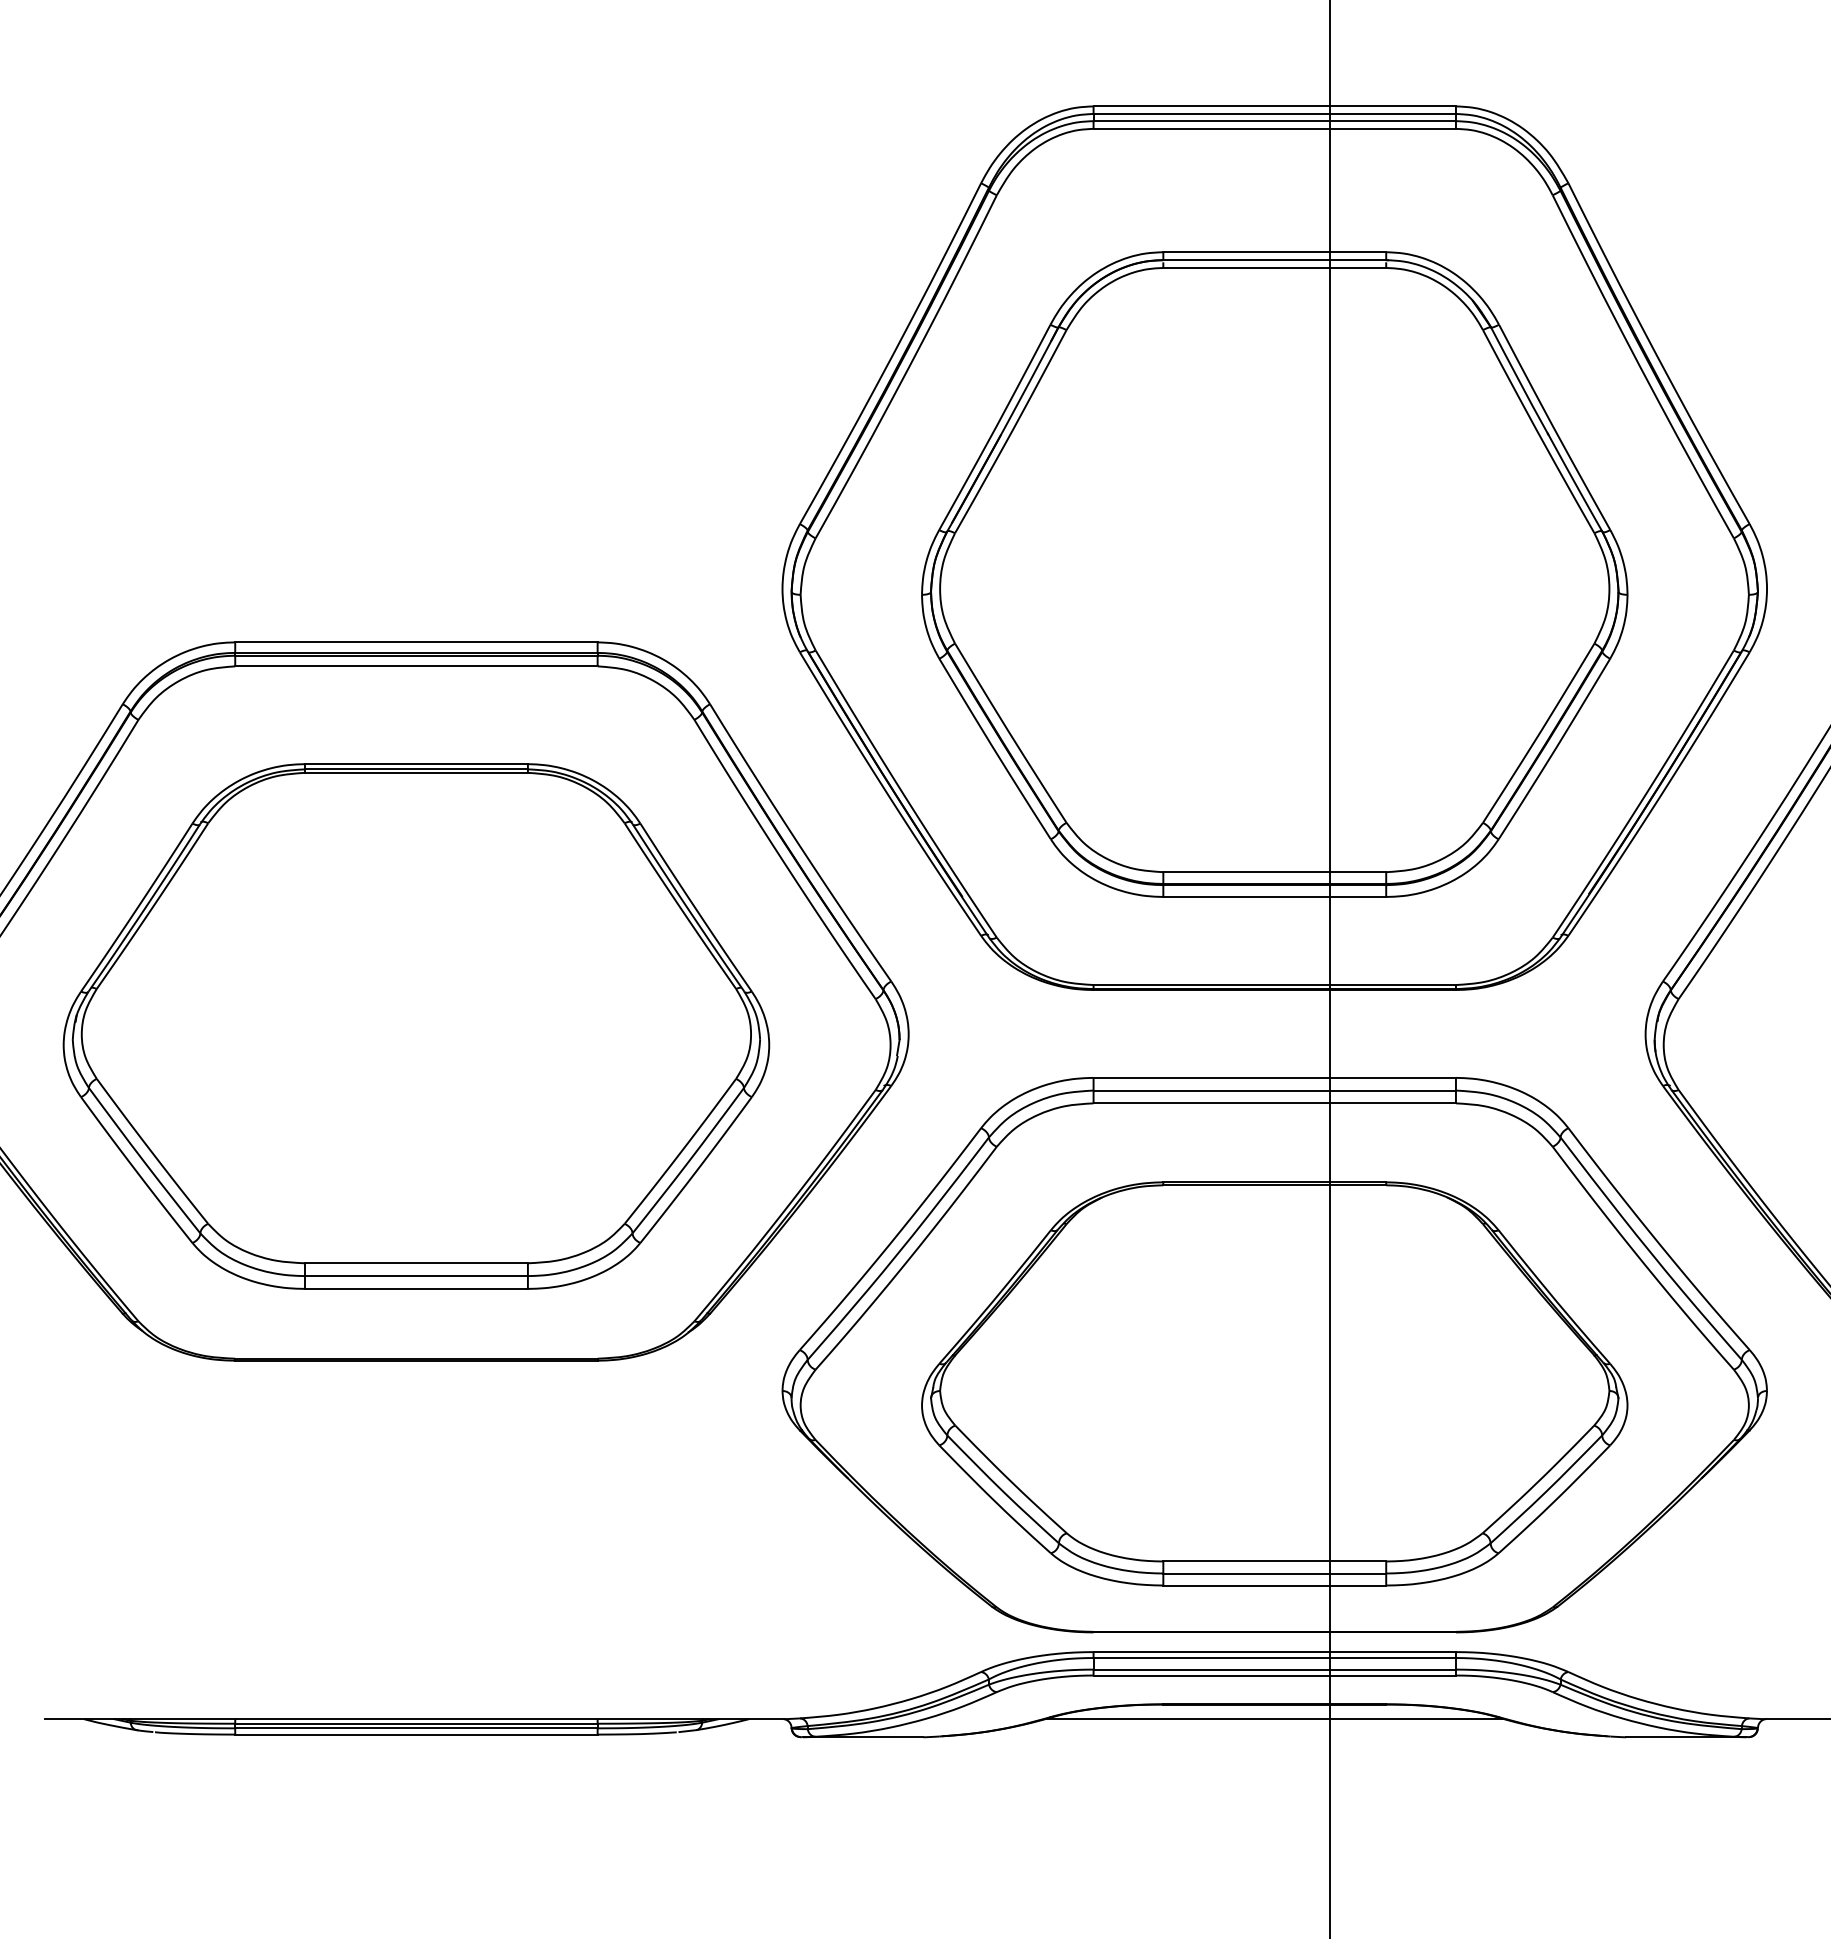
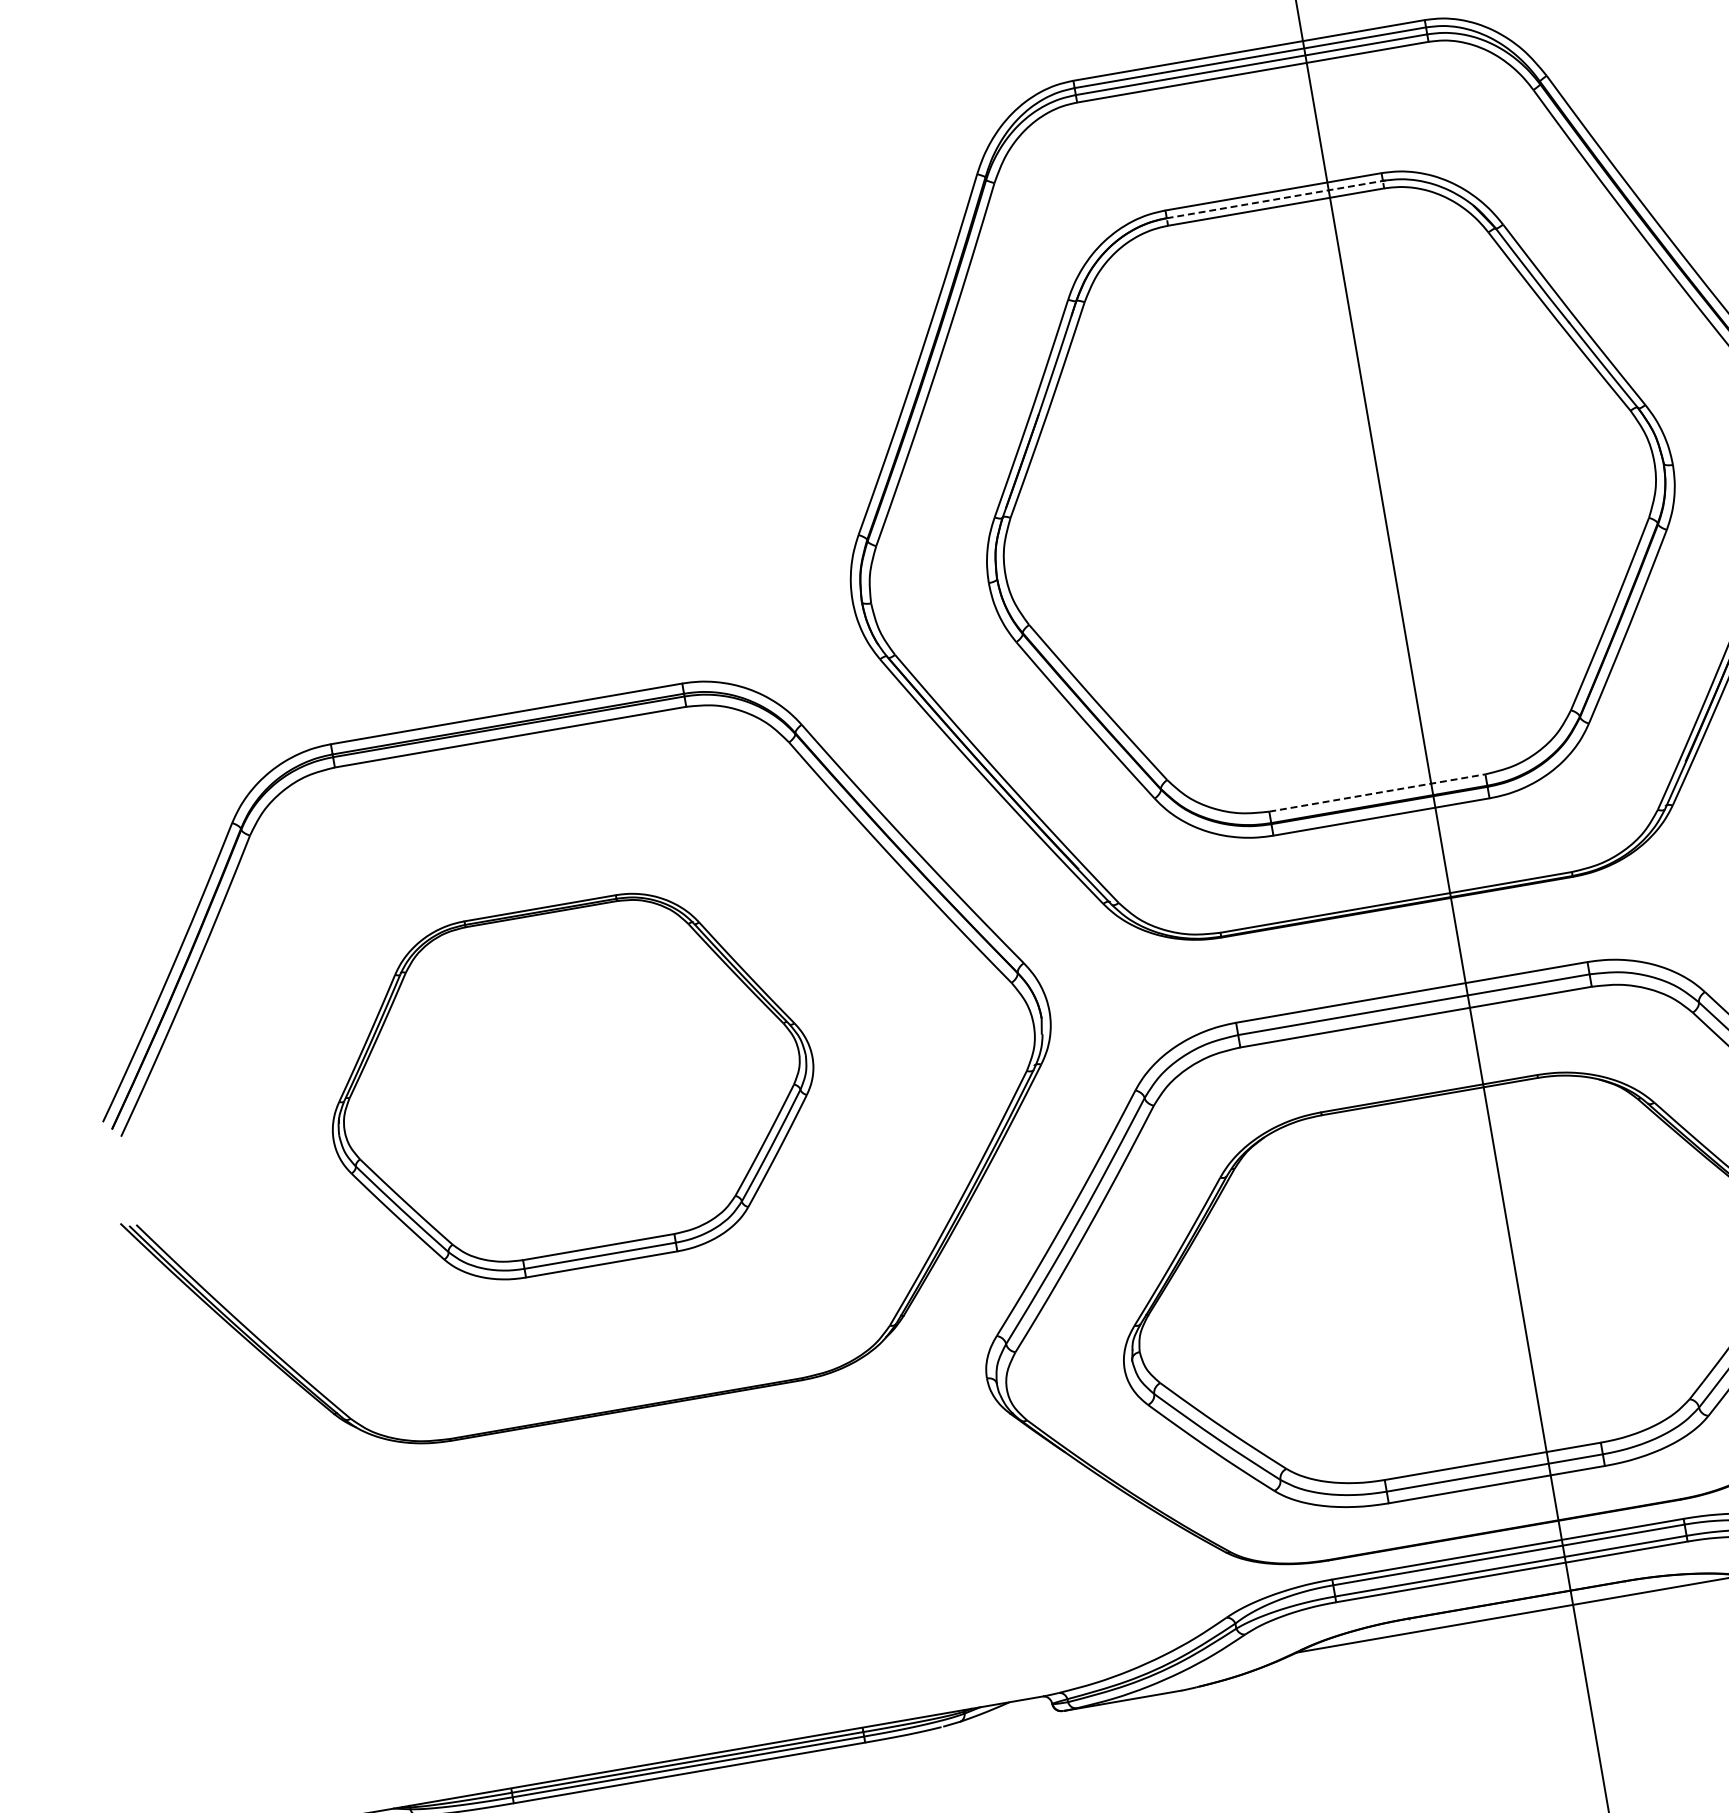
line: (1274, 260) -> (1274, 199), solid -> dashed
line: (1275, 872) -> (1378, 793), solid -> dashed
part: (416, 1026) -> (570, 1086), size x0.7

